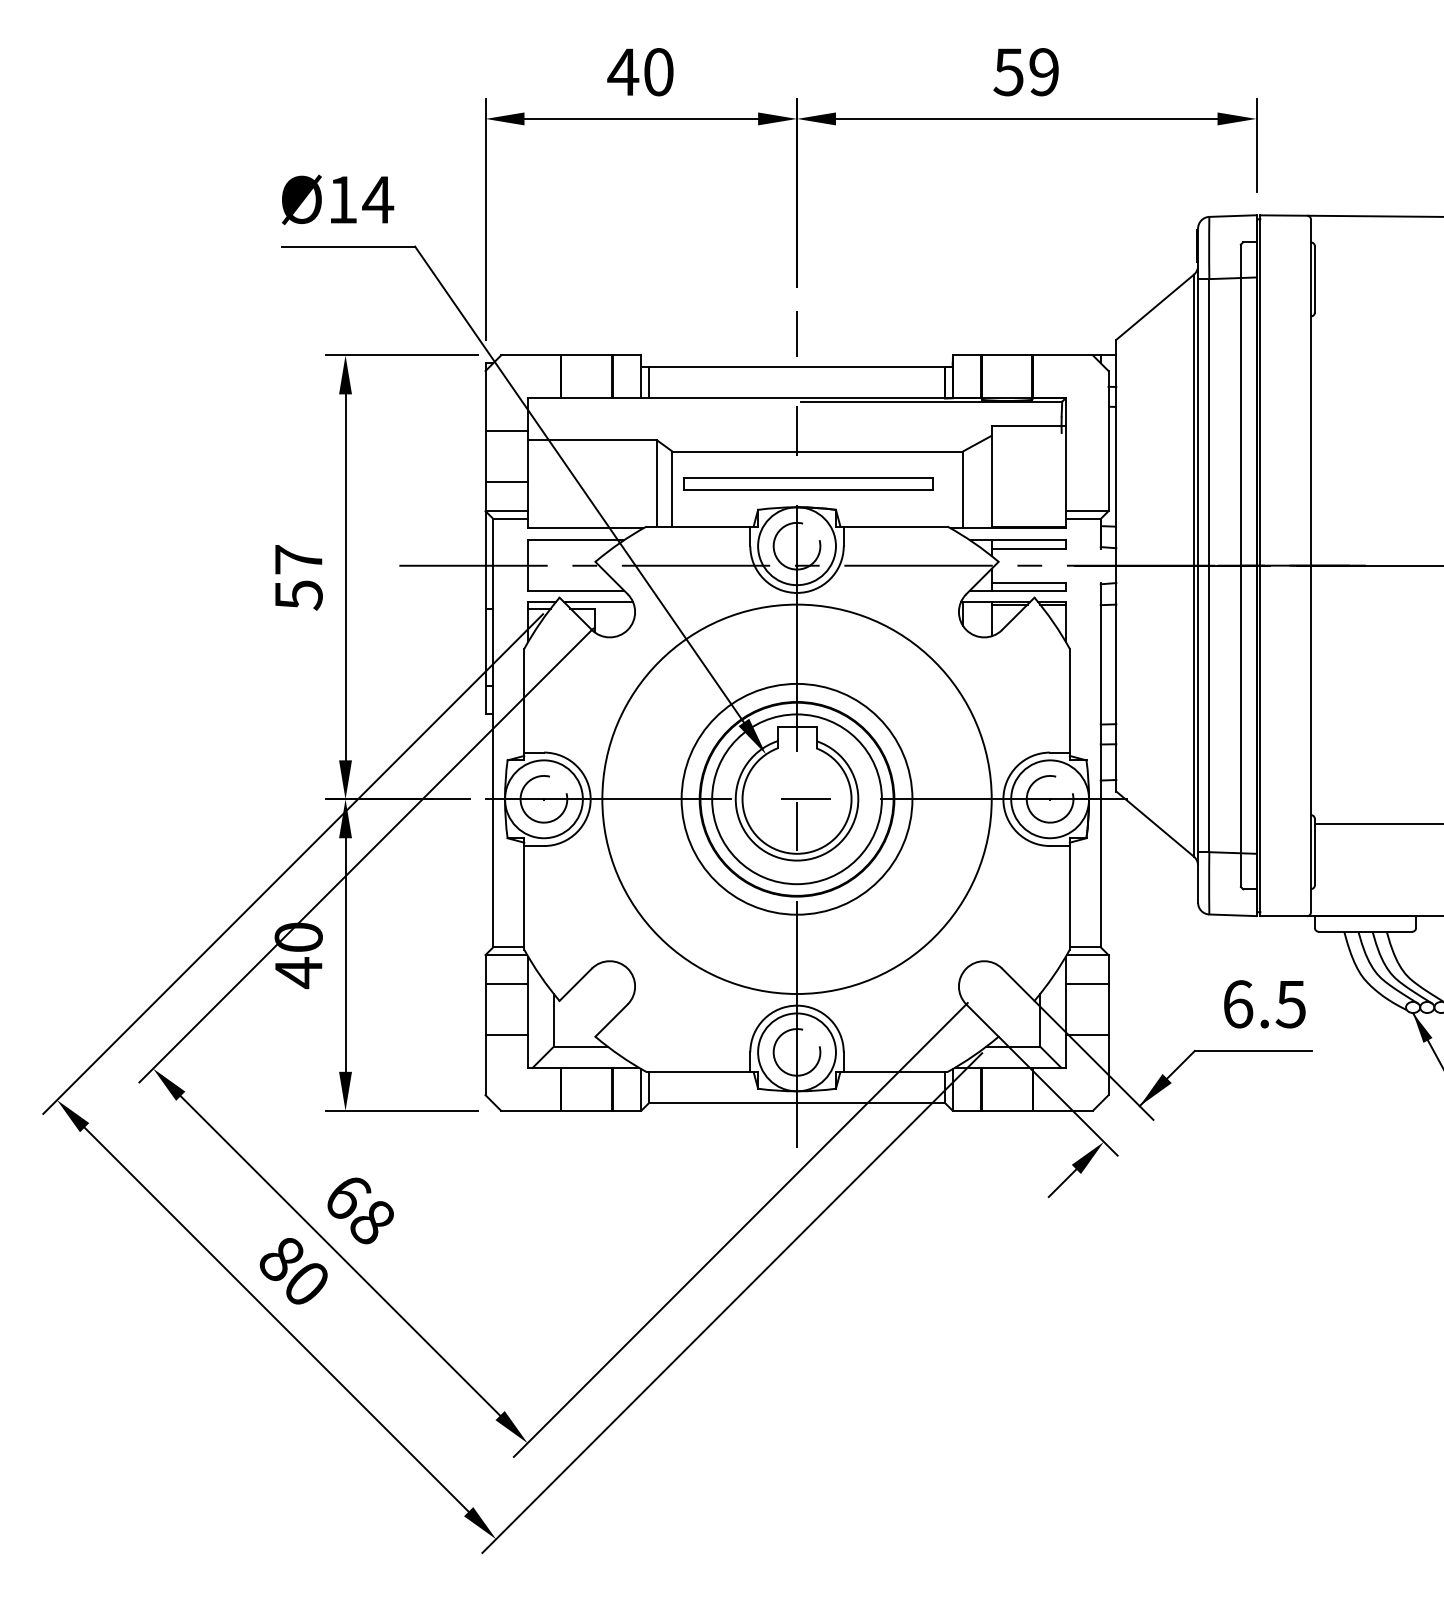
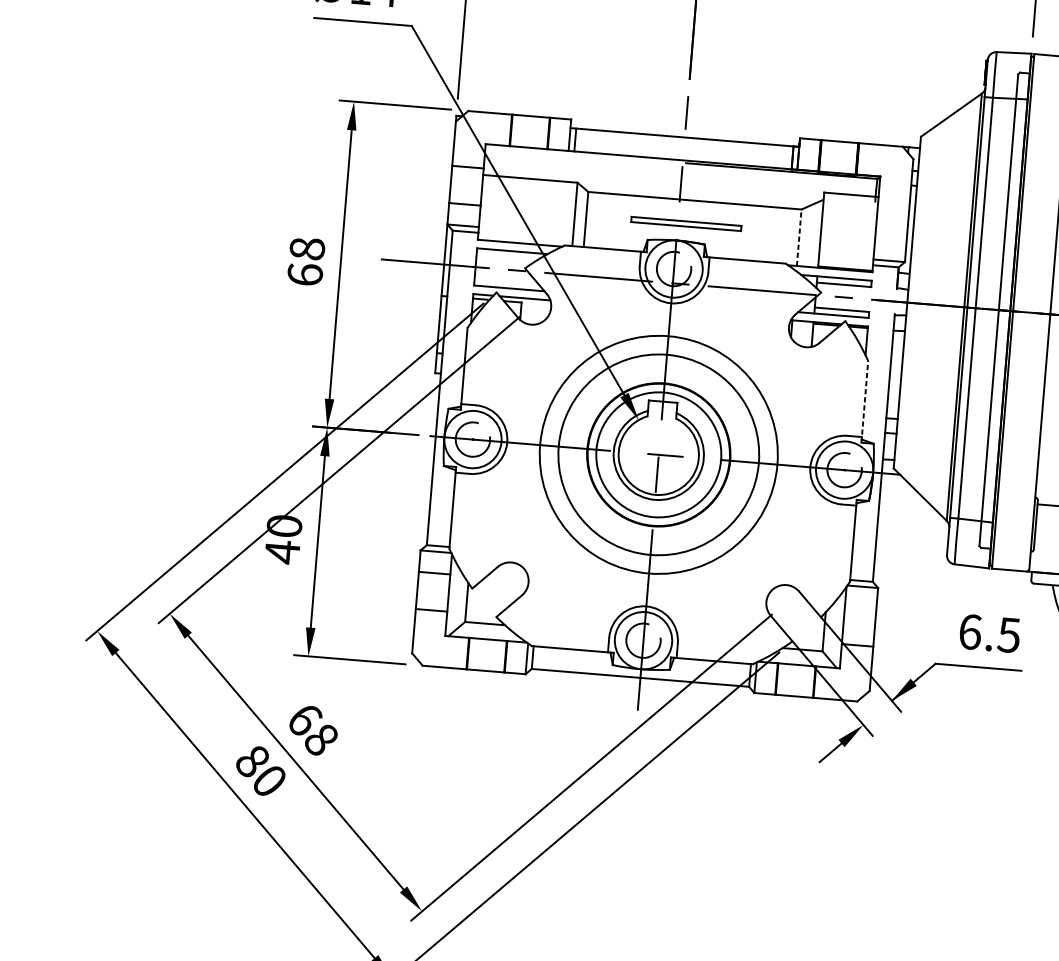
part: (808, 483) -> (686, 223), size x0.6
line: (962, 489) -> (799, 237), solid -> dashed
text: (298, 577) -> (306, 261), 57 -> 68
line: (1069, 704) -> (864, 401), solid -> dashed
circle: (796, 798) -> (658, 454), size x0.7
circle: (796, 798) -> (658, 454), size x1.4
line: (1086, 984) -> (860, 608), removed

